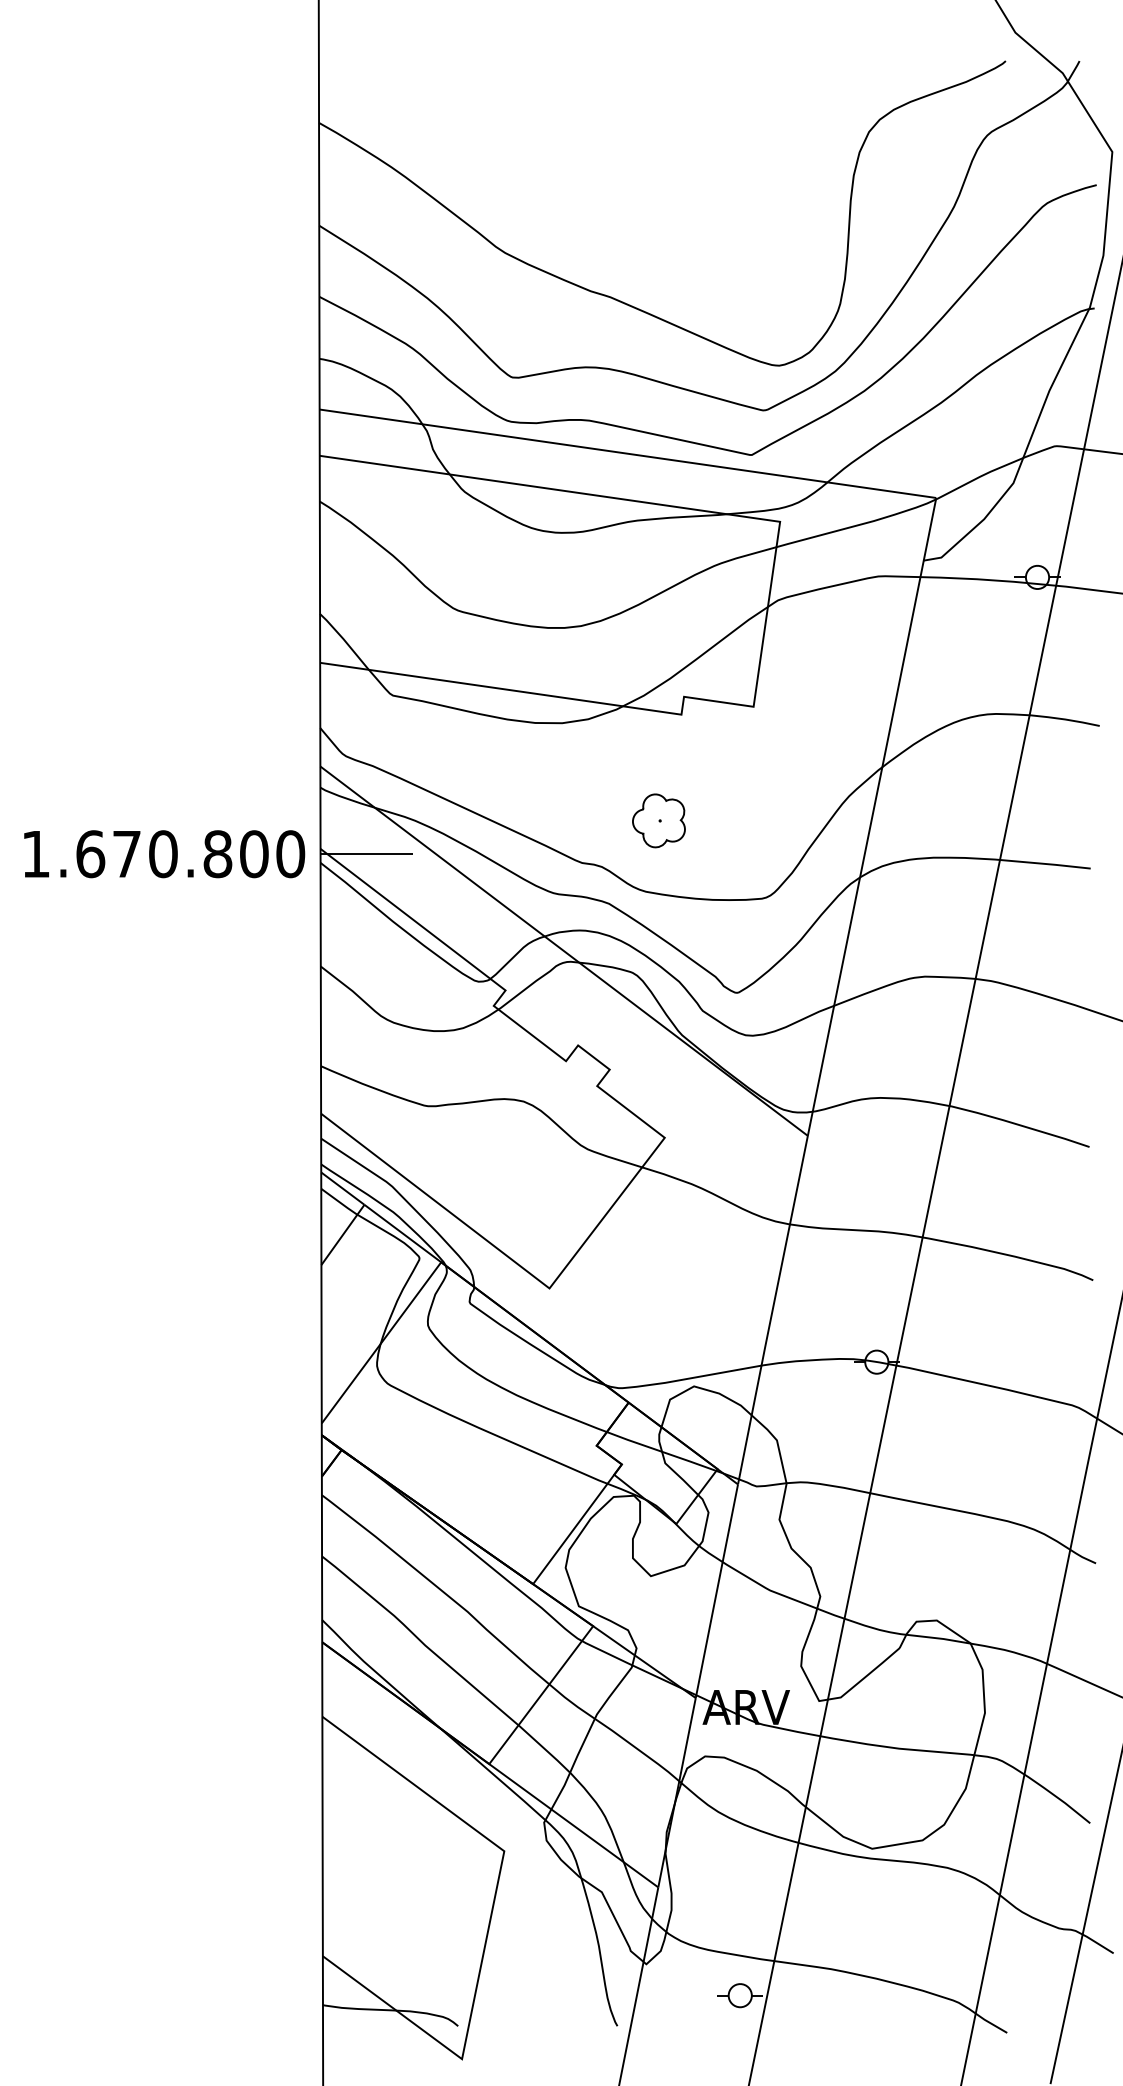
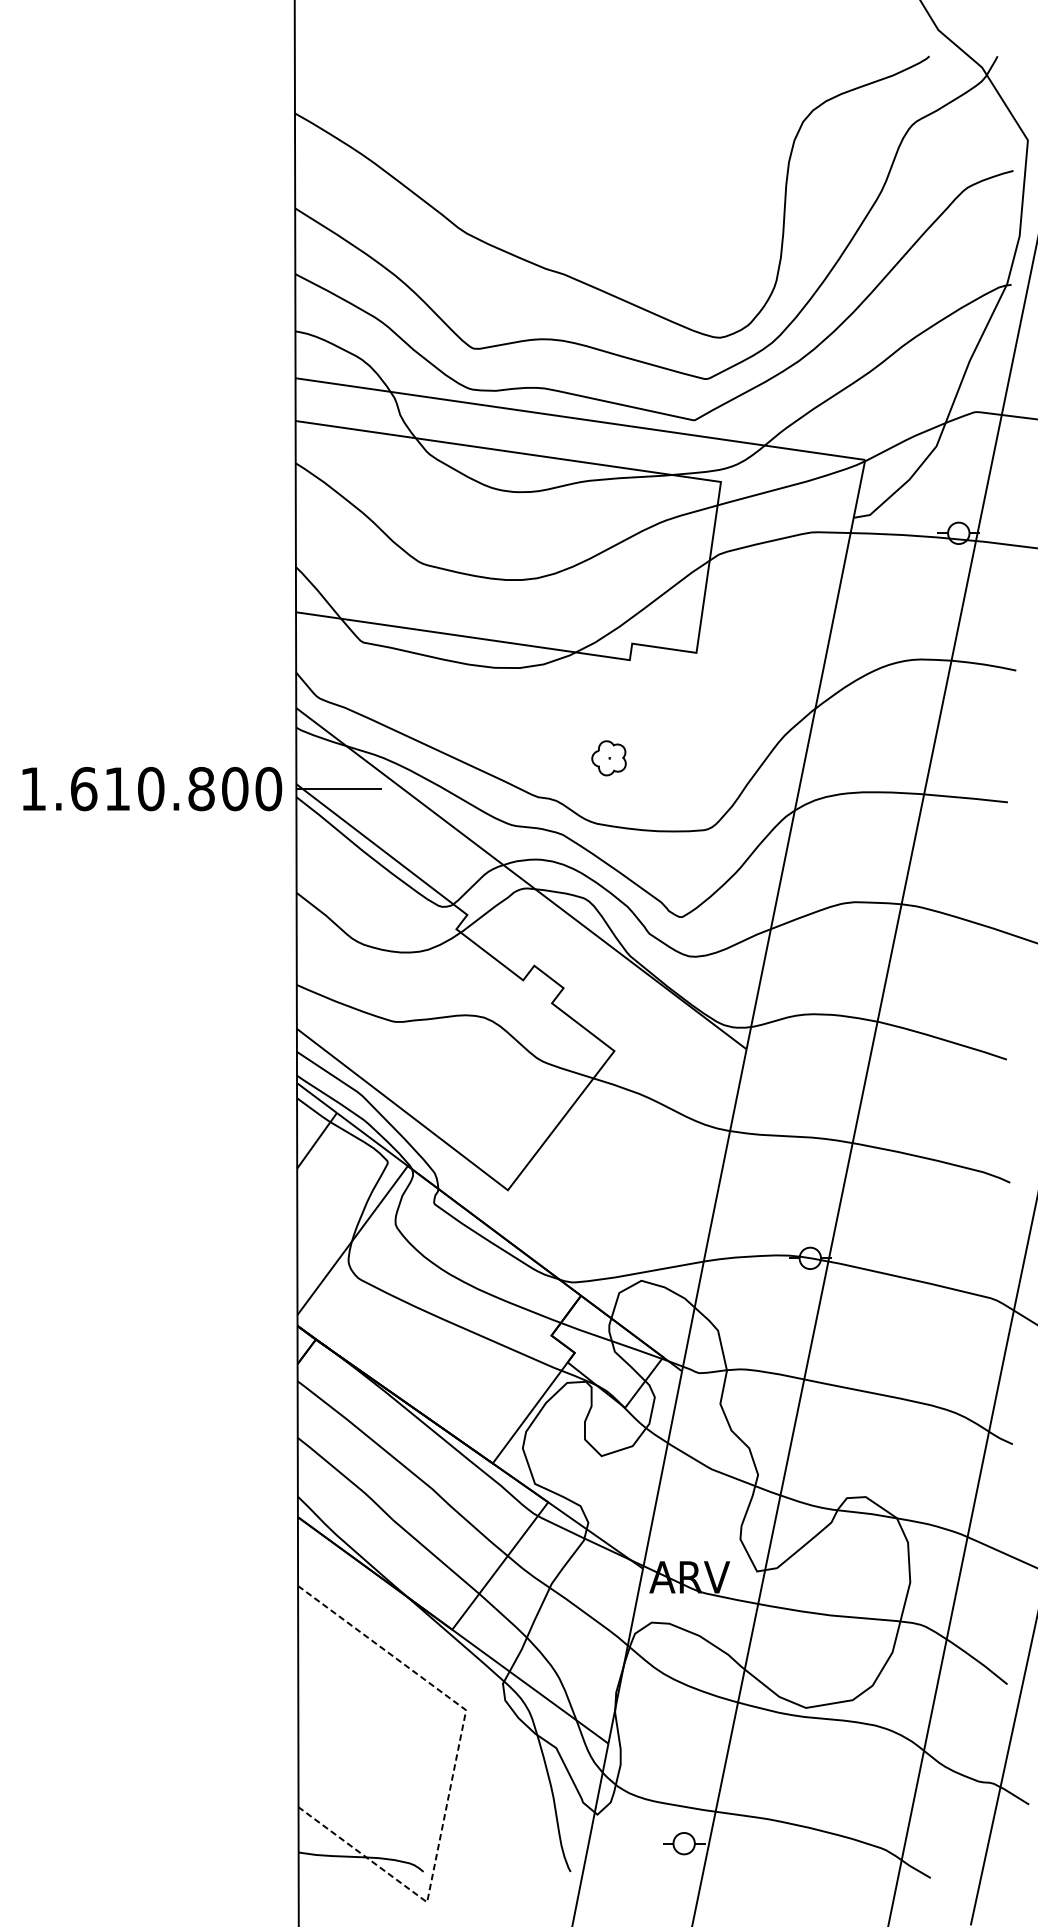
part: (658, 820) -> (608, 757), size x0.7
text: (126, 854) -> (117, 789), 1.670.800 -> 1.610.800
line: (488, 1929) -> (451, 1782), solid -> dashed

